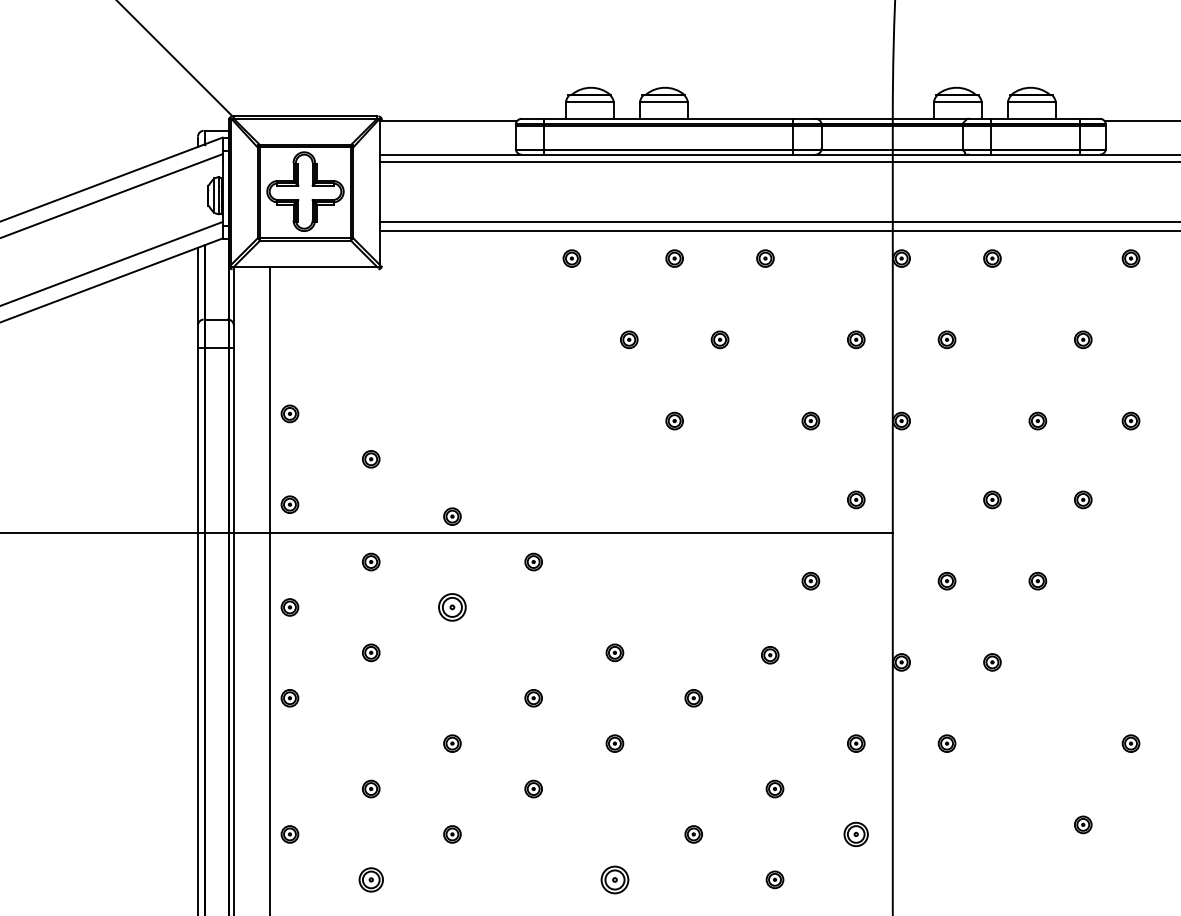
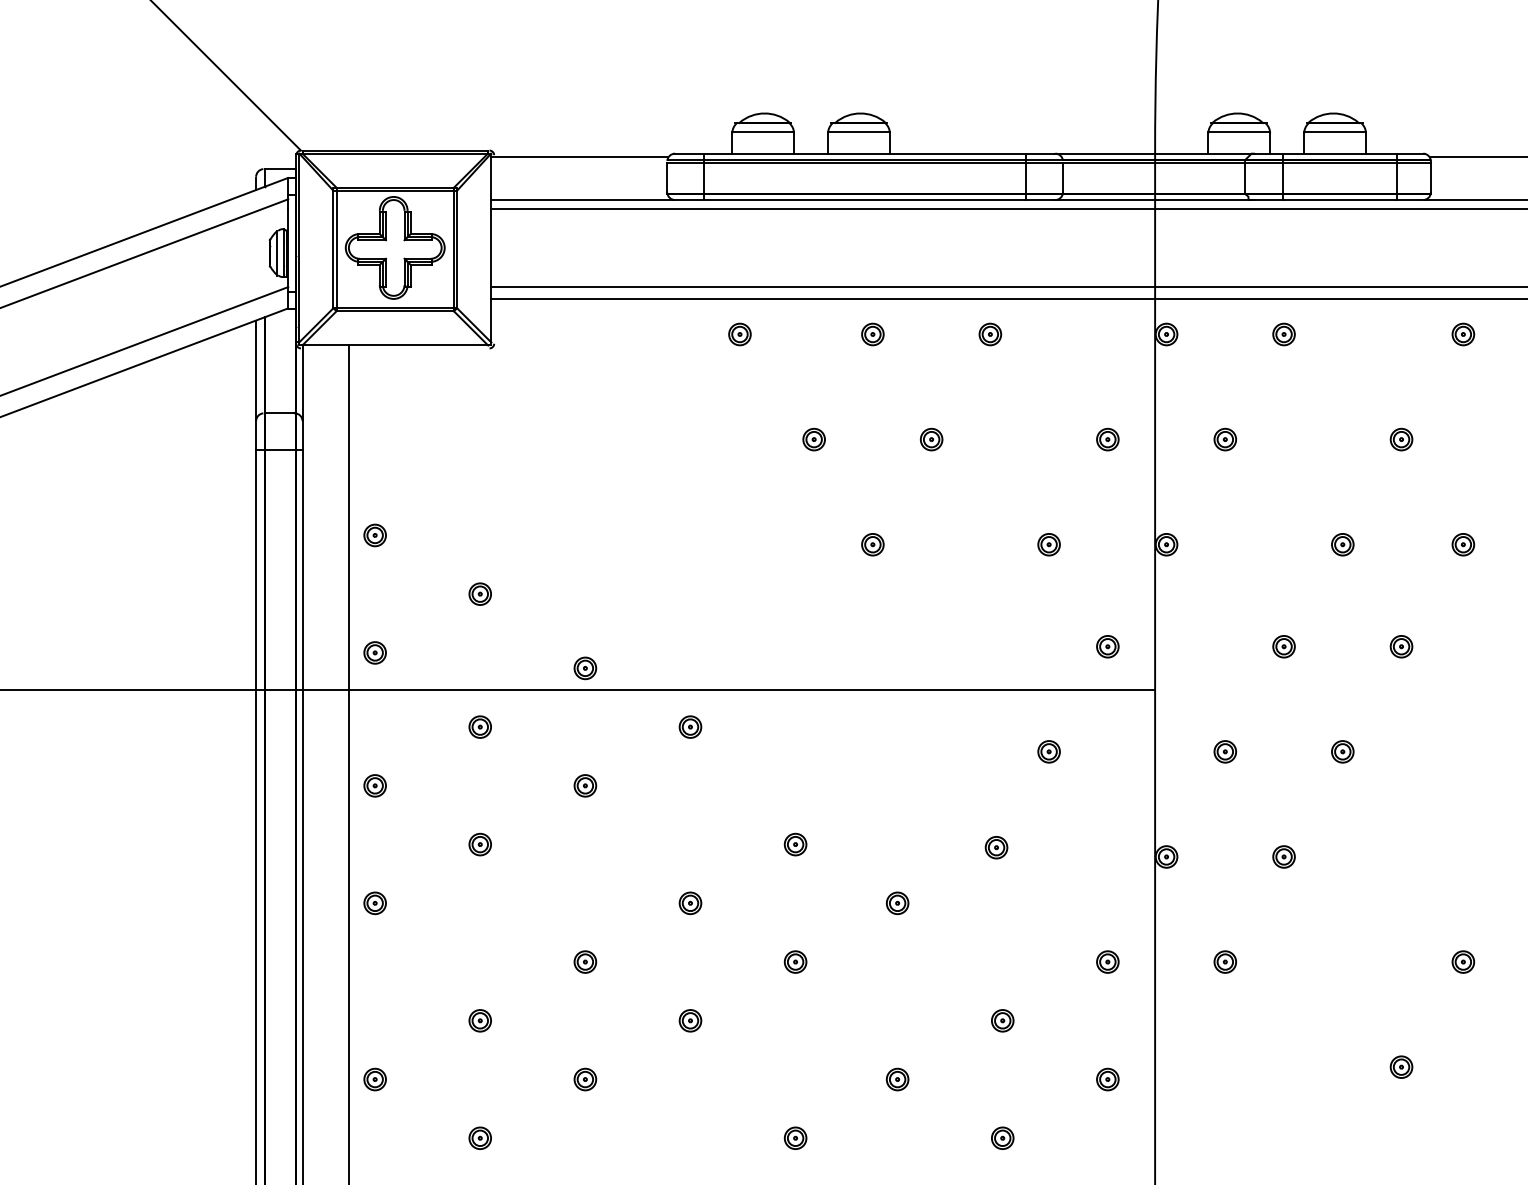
part: (452, 607) -> (585, 785), size x0.62
part: (855, 834) -> (1107, 1079), size x0.71
part: (370, 879) -> (479, 1137), size x0.71
part: (614, 879) -> (795, 1137), size x0.62

